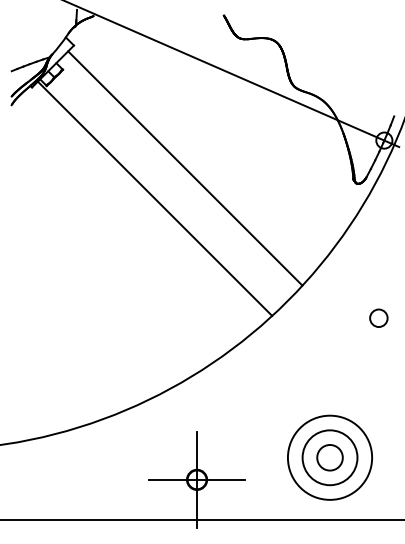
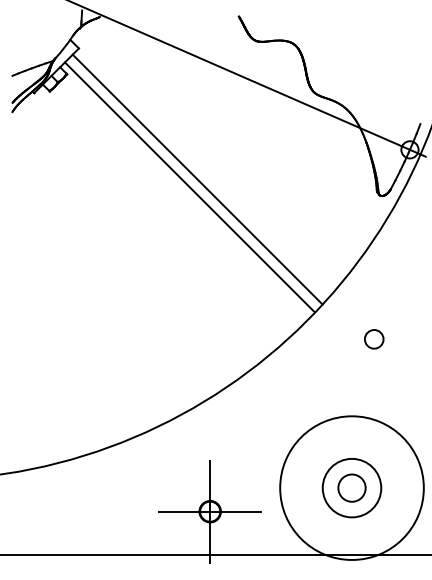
line: (154, 198) -> (189, 187), moved
circle: (378, 317) -> (373, 338), moved
circle: (329, 457) -> (351, 487), size x1.6

